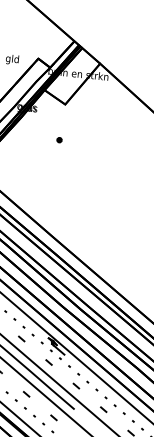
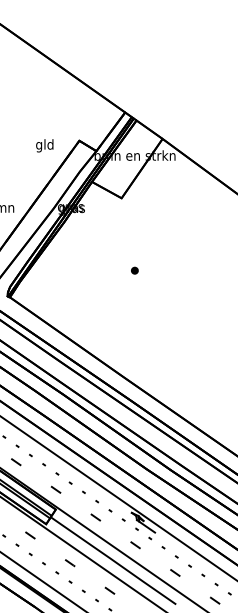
part: (59, 139) -> (134, 270), moved

